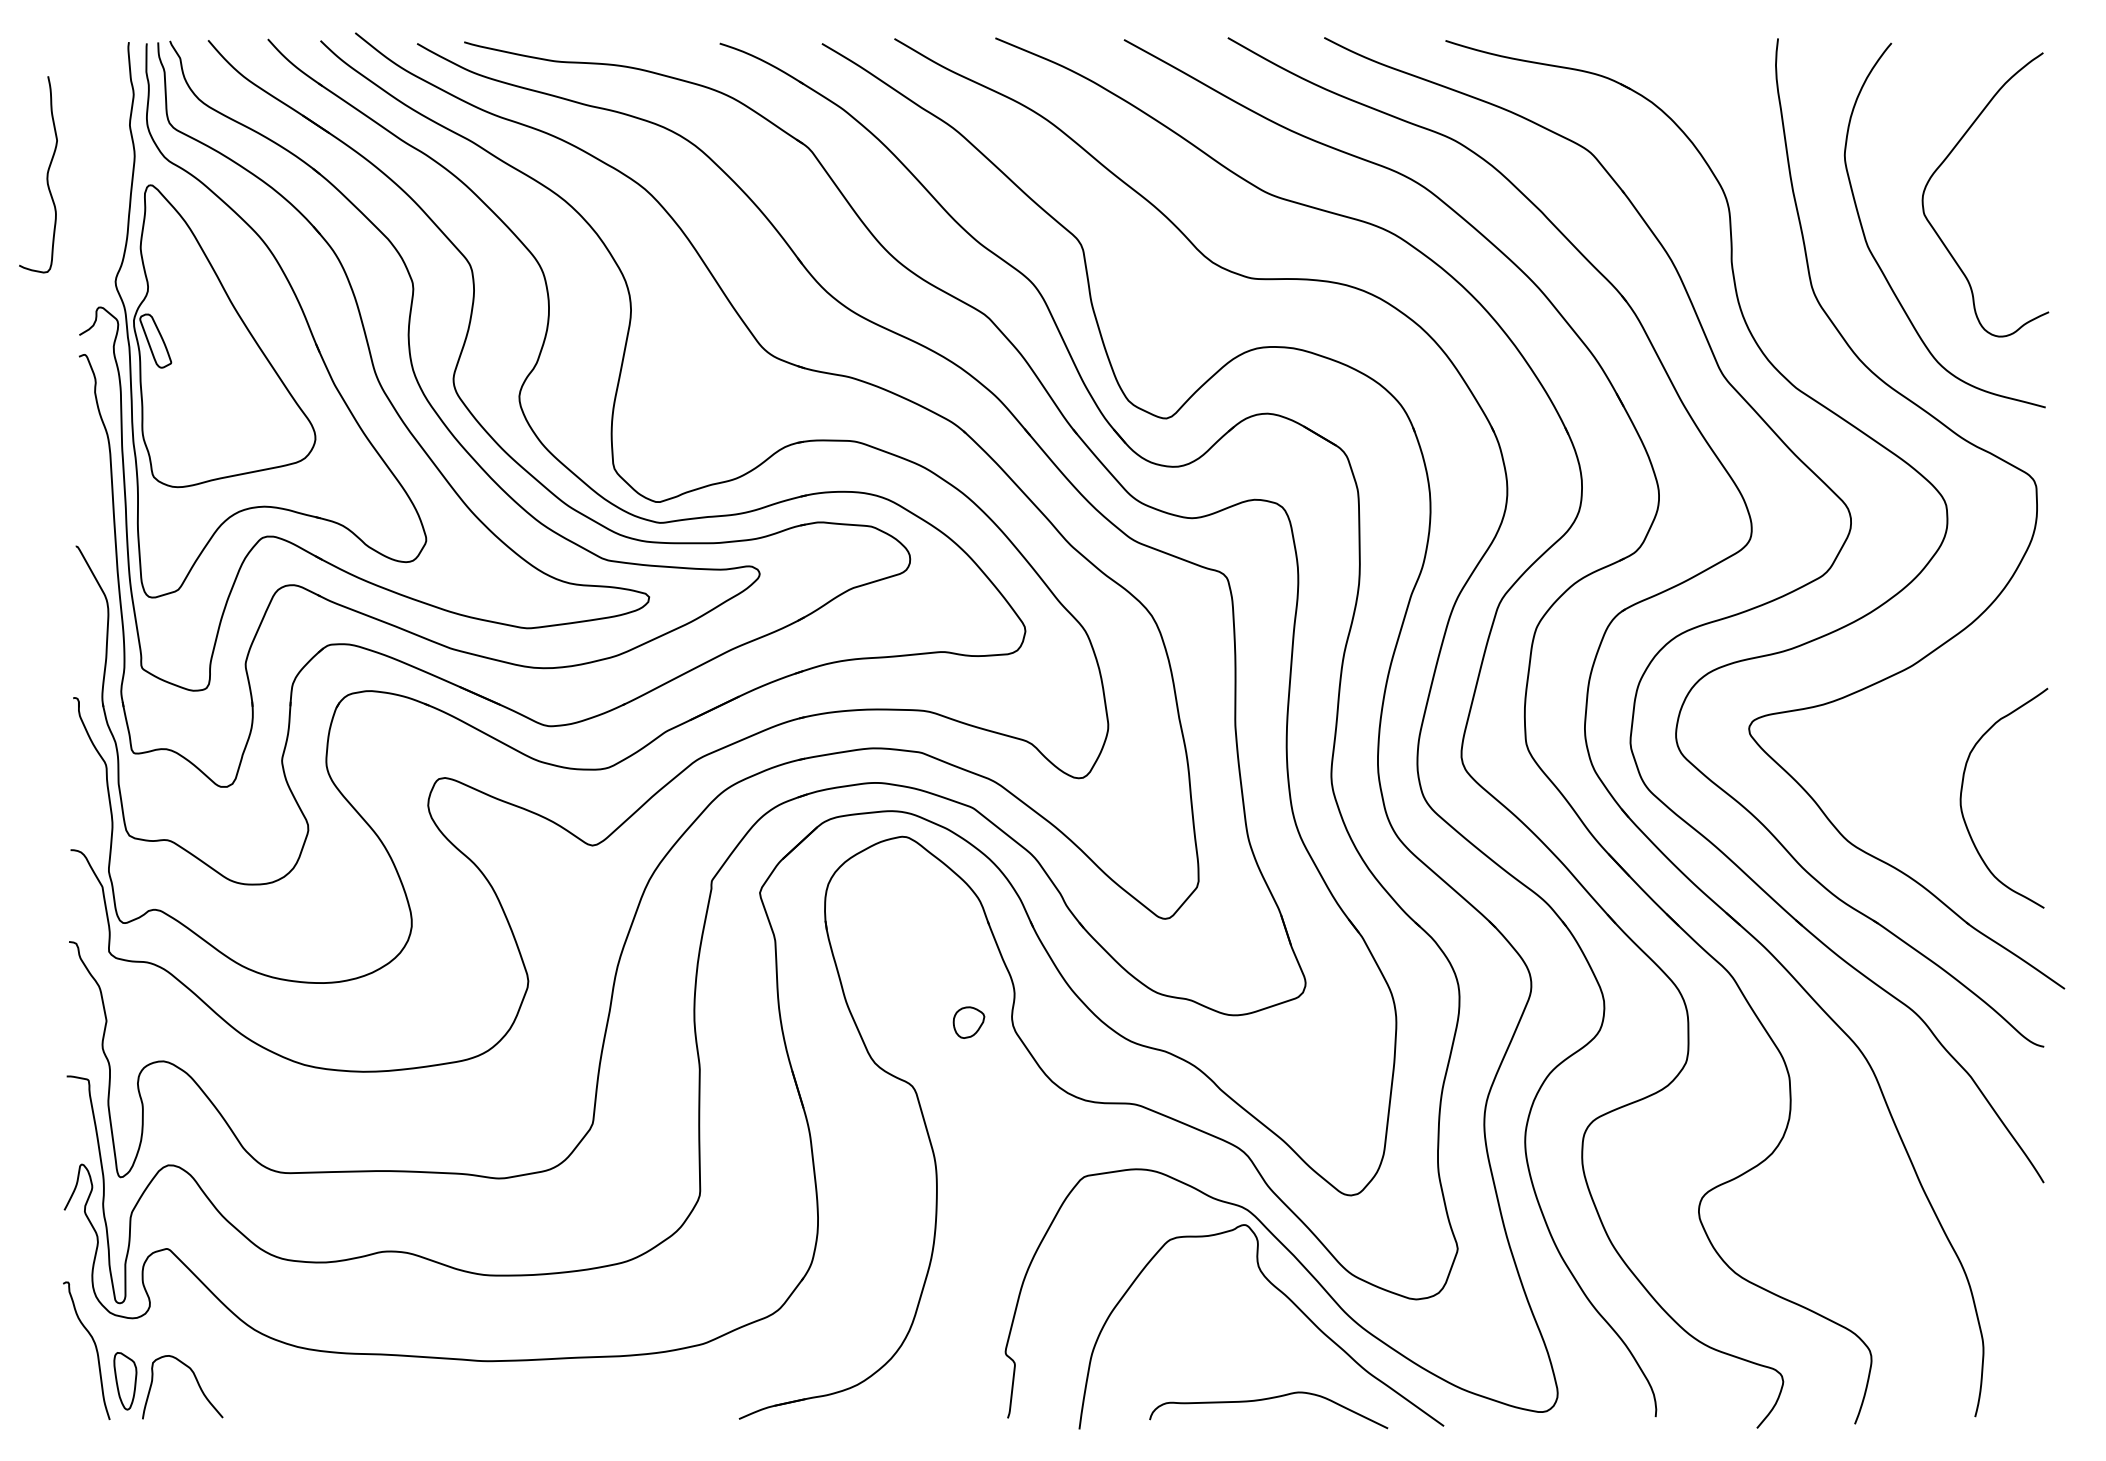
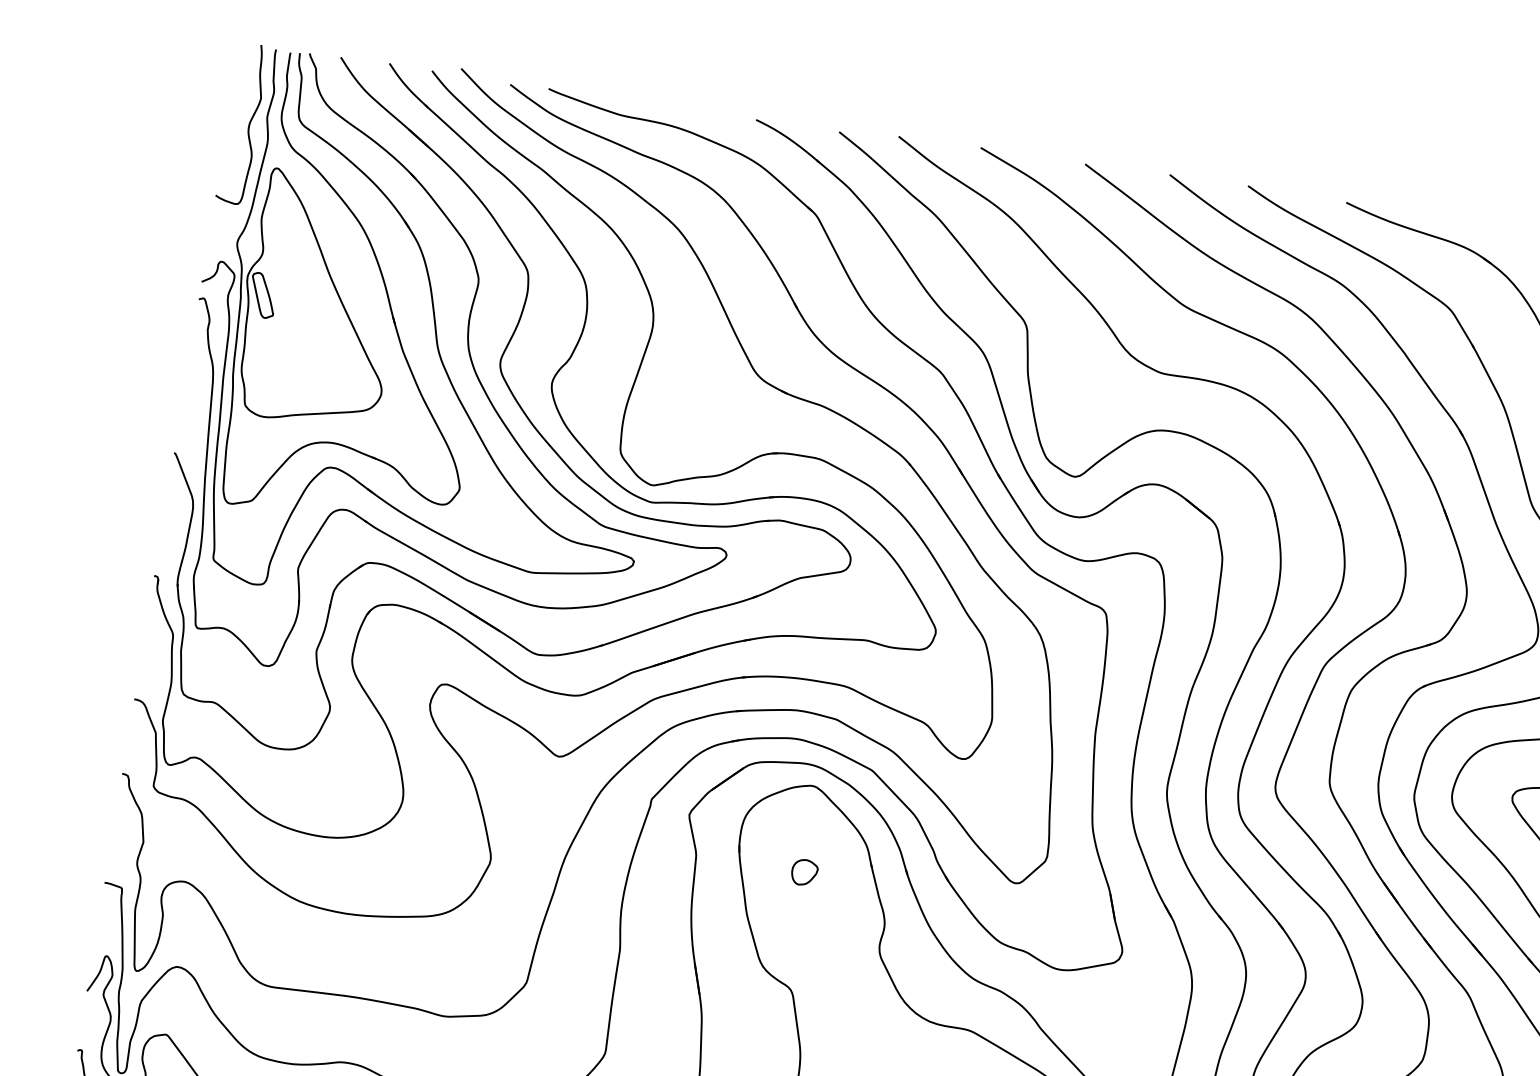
curve: (46, 174) -> (248, 124), moved
part: (968, 1022) -> (804, 872), moved

